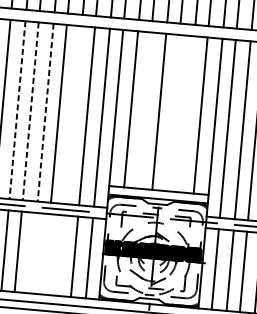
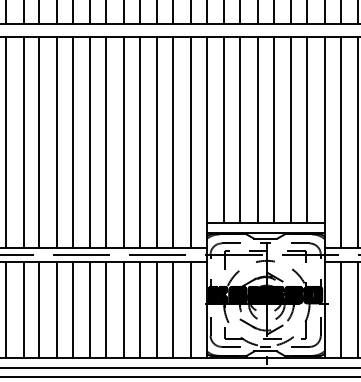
line: (17, 109) -> (90, 142), dashed -> solid
line: (144, 110) -> (240, 129), added
line: (31, 111) -> (106, 142), dashed -> solid
line: (45, 112) -> (123, 142), dashed -> solid
line: (172, 112) -> (273, 129), added
line: (73, 114) -> (157, 142), added
line: (187, 114) -> (291, 129), added
line: (32, 252) -> (123, 309), added
line: (46, 254) -> (139, 309), added
line: (61, 255) -> (157, 309), added

